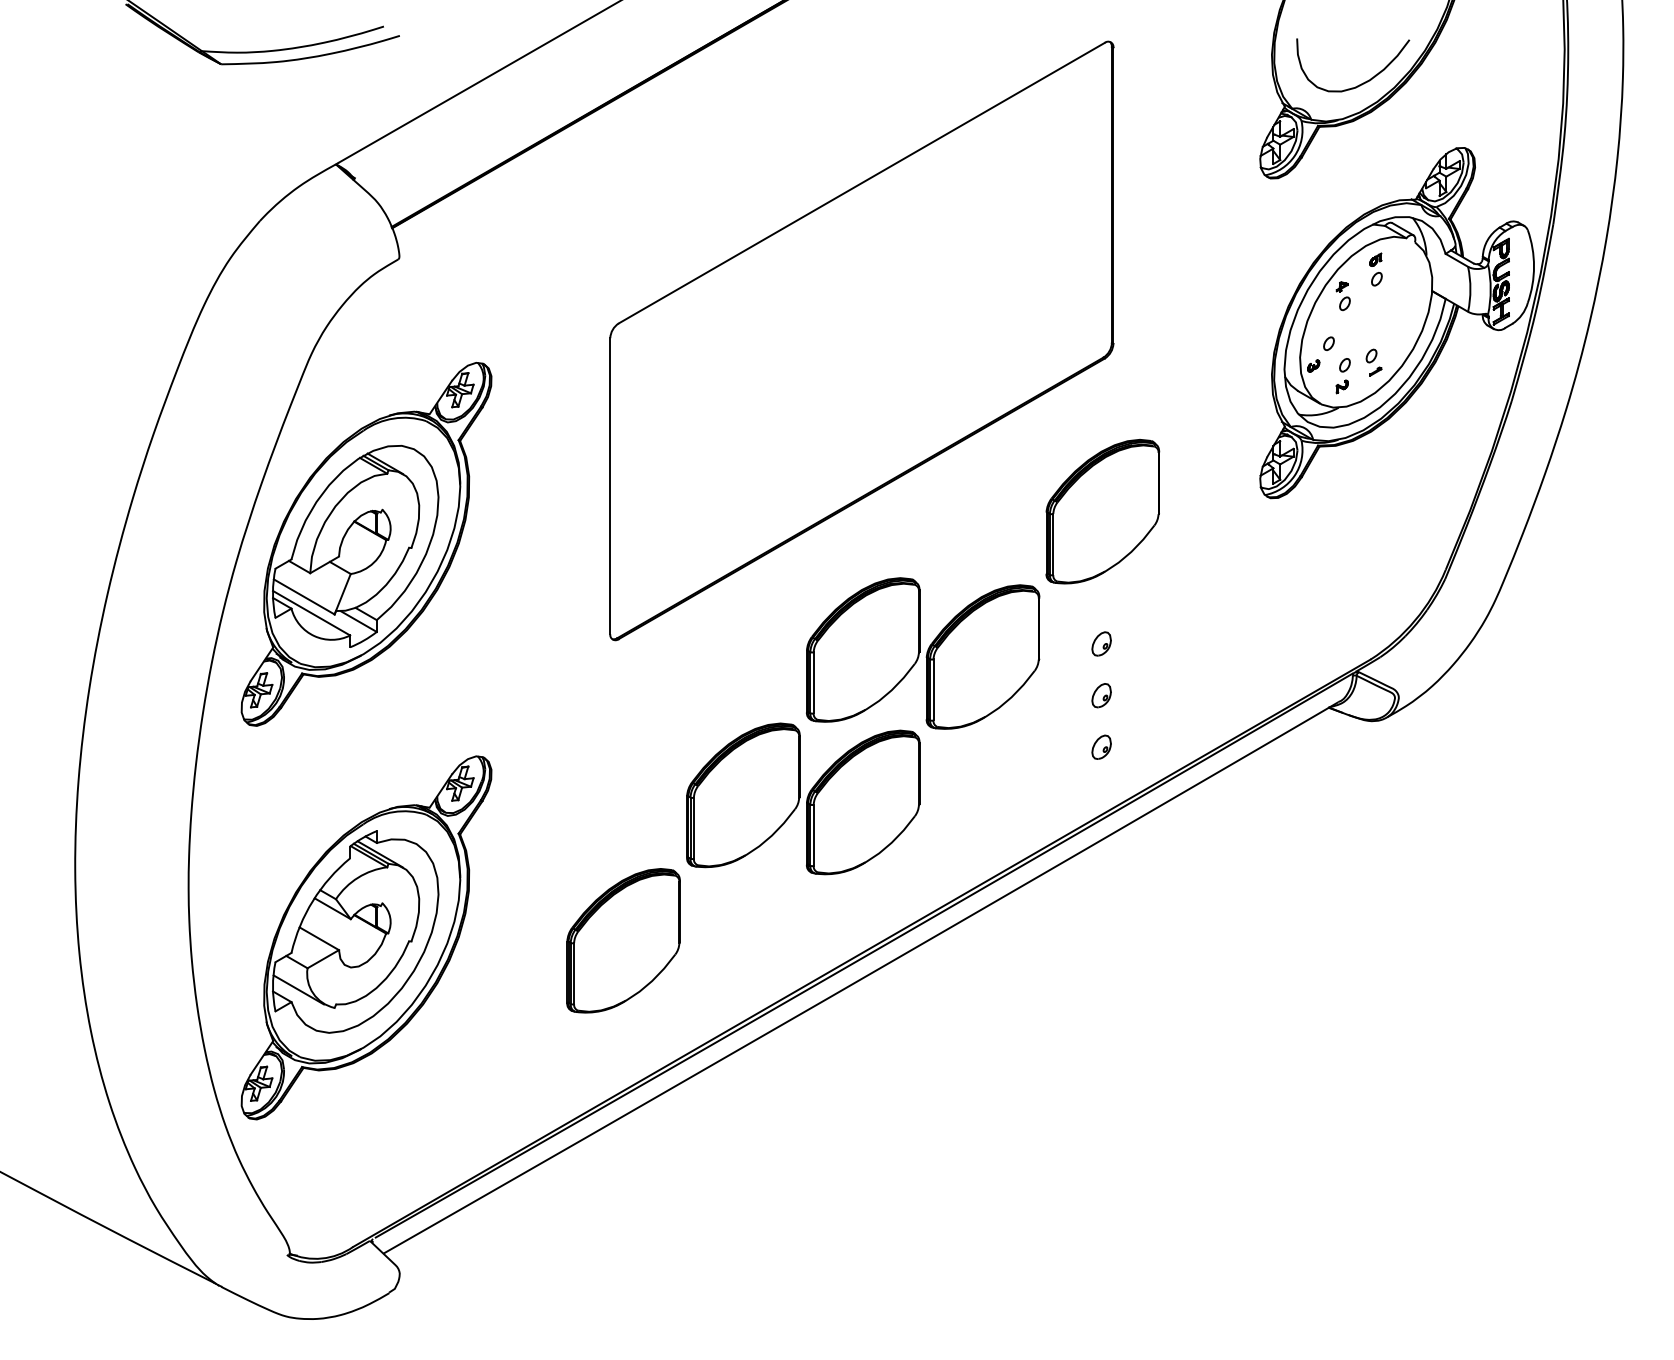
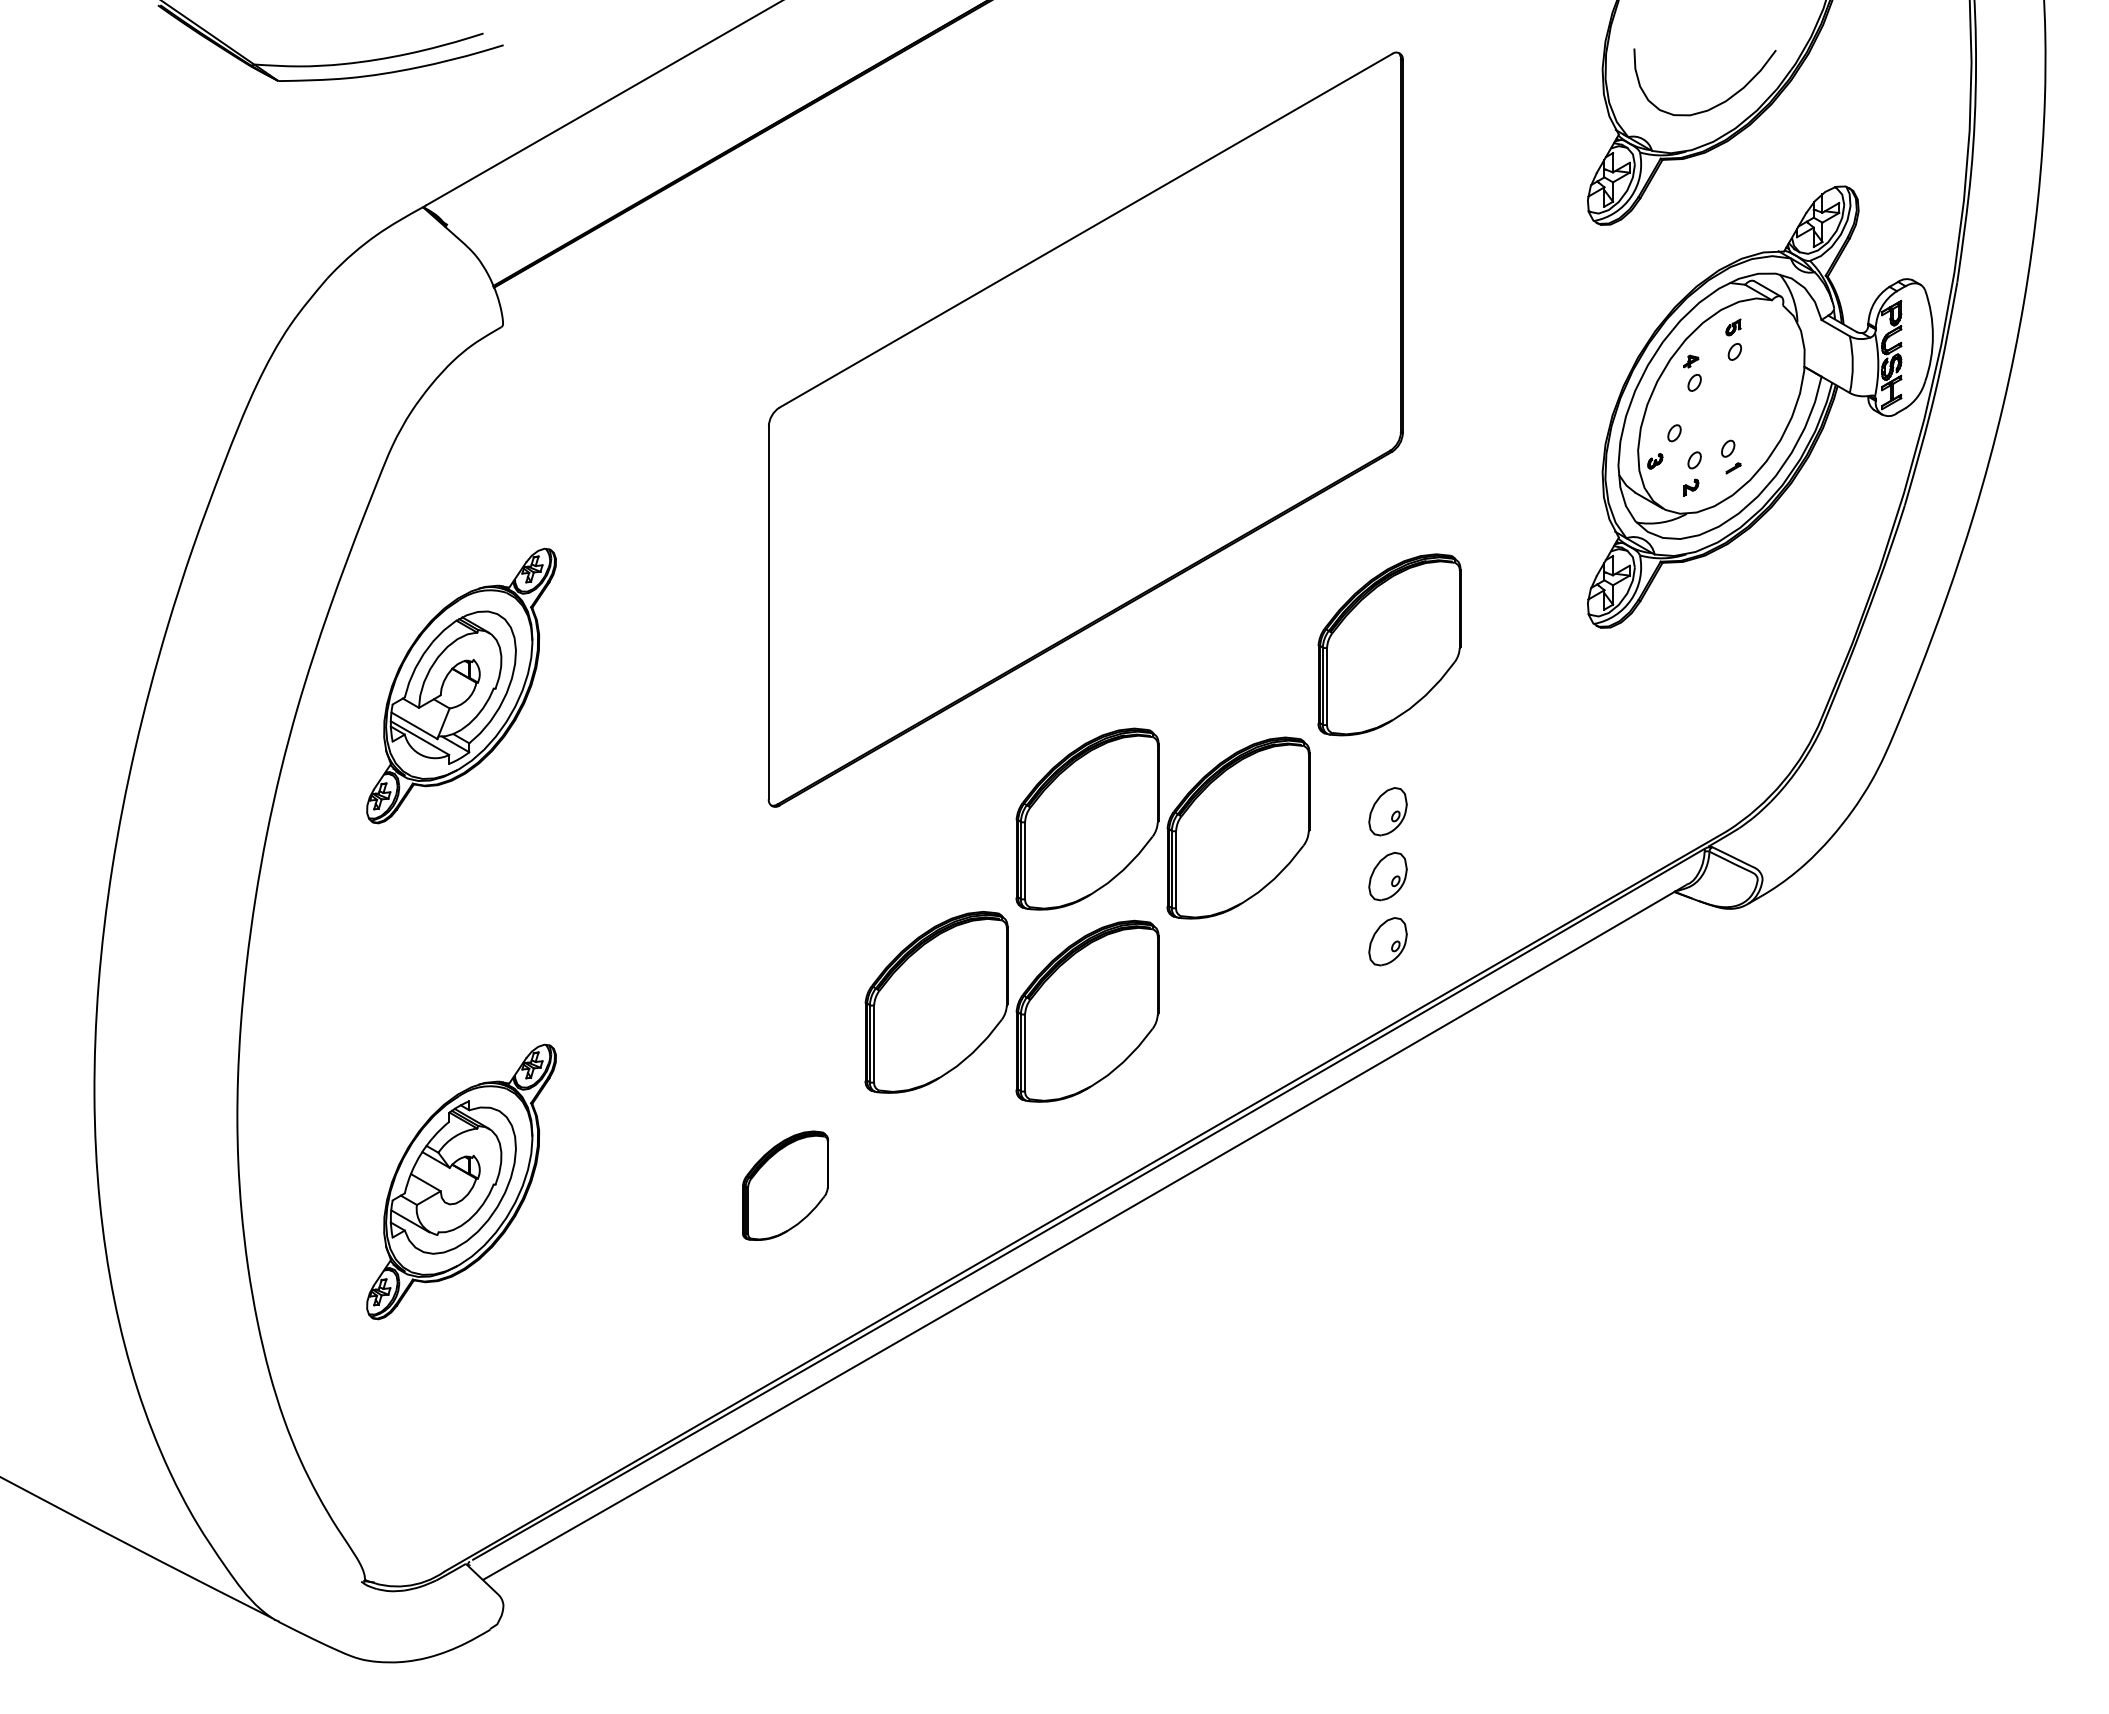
part: (366, 543) -> (461, 685), size x0.6
part: (1101, 643) -> (1387, 811), size x1.6
part: (1101, 695) -> (1387, 876), size x1.6
part: (1101, 747) -> (1387, 941), size x1.6
part: (366, 937) -> (461, 1181), size x0.6
part: (623, 940) -> (785, 1185), size x0.6

